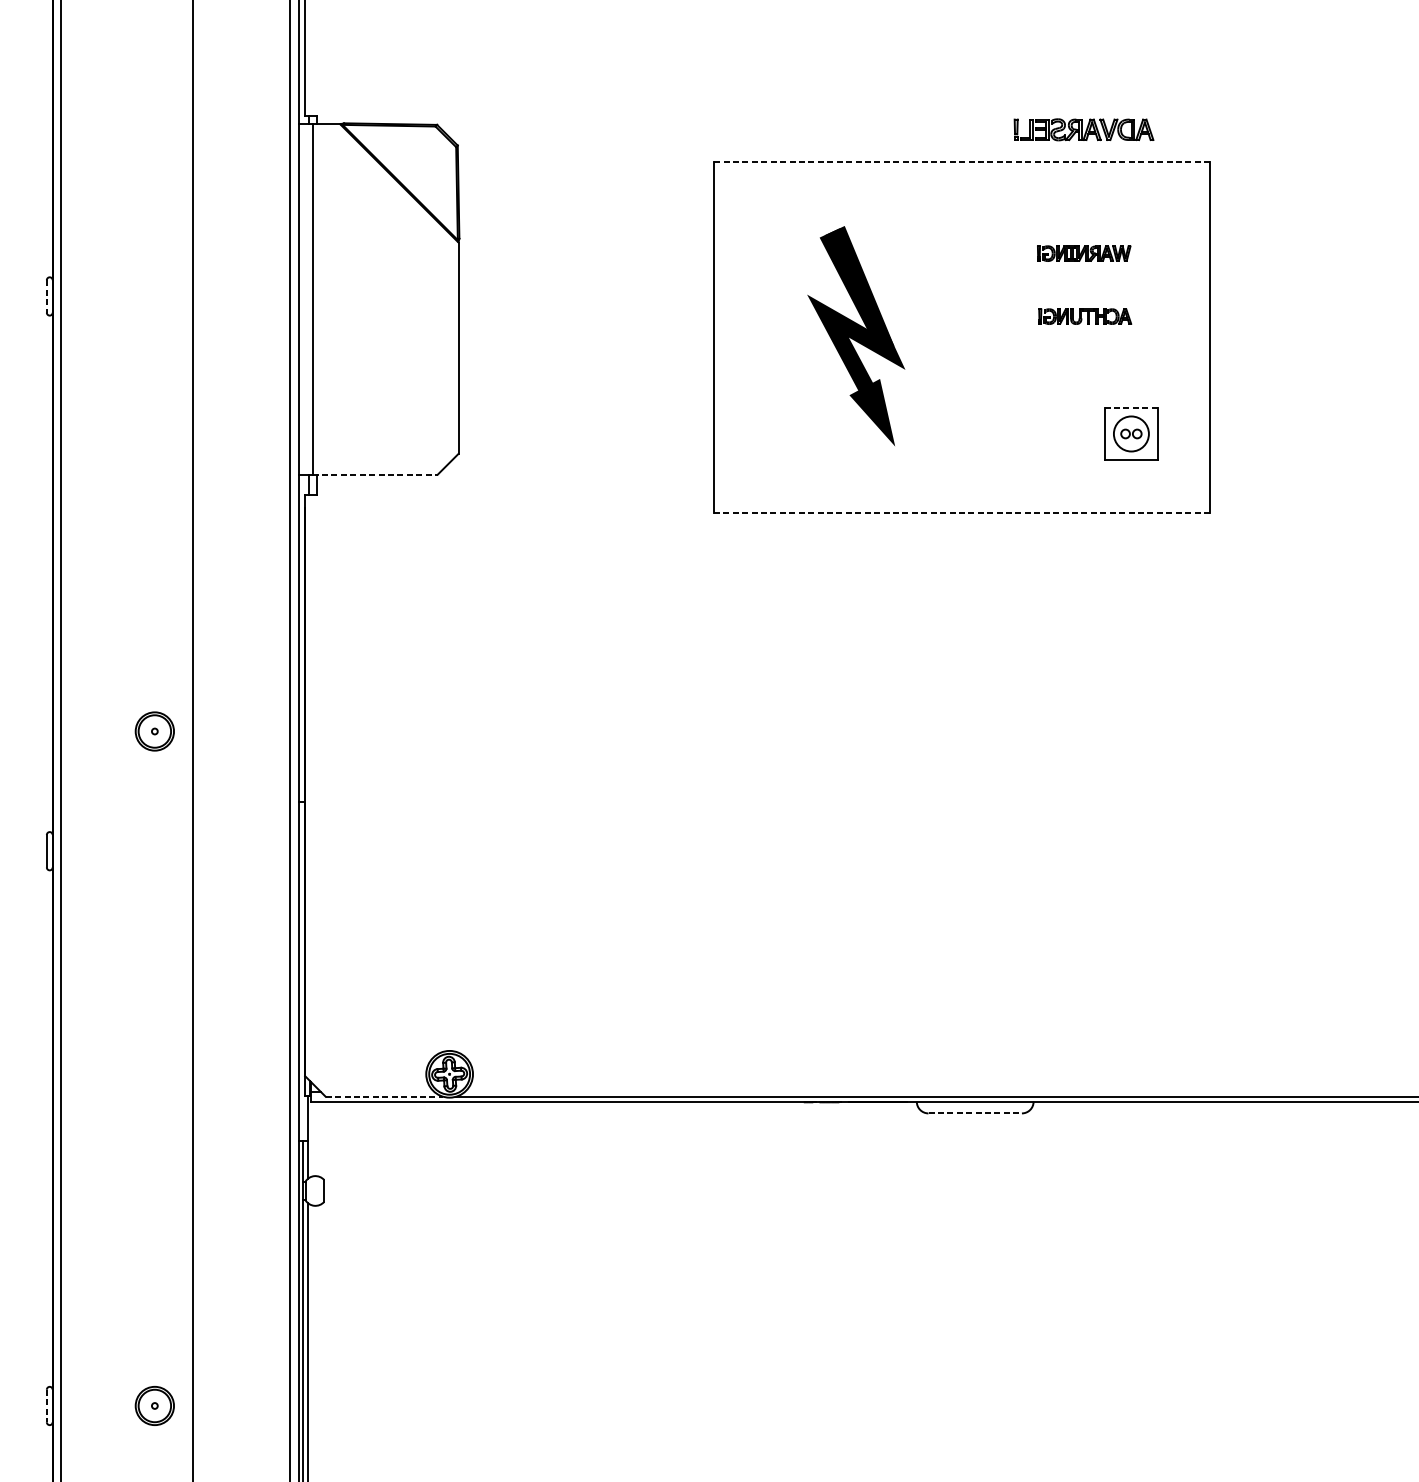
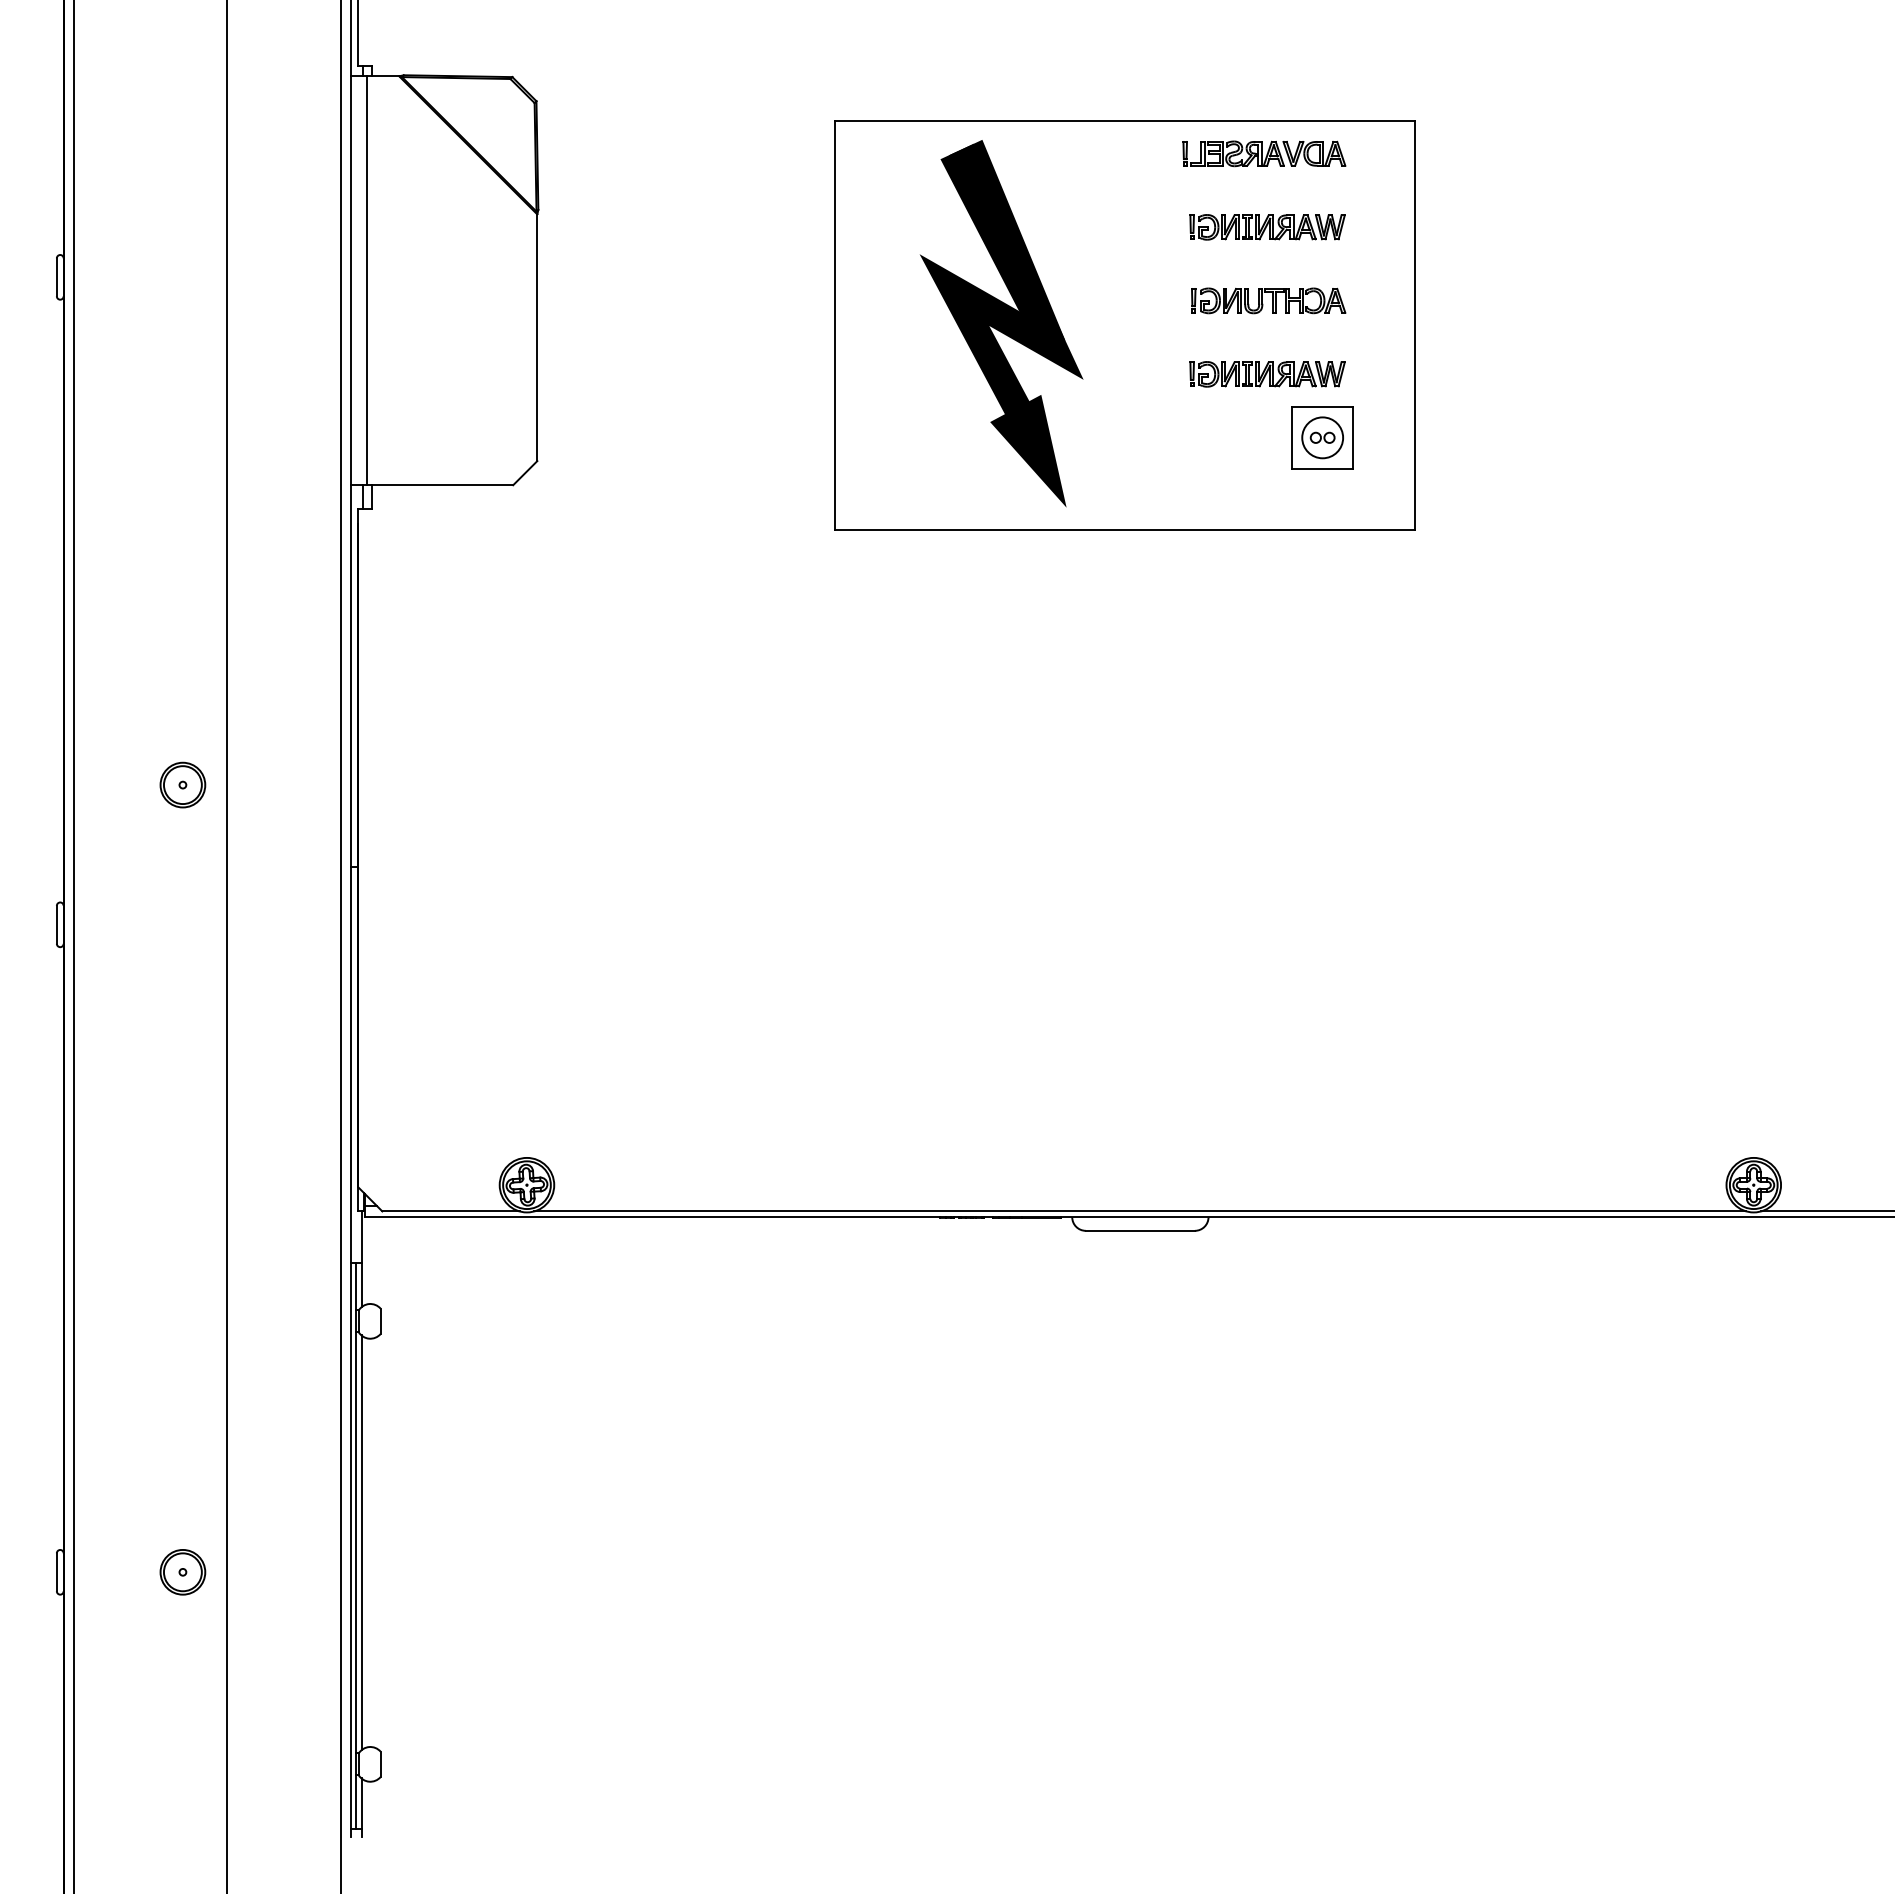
part: (1084, 129) -> (1264, 153), moved
line: (962, 162) -> (1125, 120), dashed -> solid
part: (1084, 253) -> (1267, 227), size x1.43
line: (46, 296) -> (56, 277), dashed -> solid
part: (1084, 316) -> (1268, 300), size x1.43
part: (856, 336) -> (1001, 323), size x1.43
part: (1084, 379) -> (1267, 374), added
line: (1131, 407) -> (1322, 407), dashed -> solid
line: (375, 474) -> (440, 485), dashed -> solid
line: (962, 512) -> (1125, 529), dashed -> solid
line: (384, 1096) -> (450, 1211), dashed -> solid
line: (975, 1113) -> (1140, 1230), dashed -> solid
line: (46, 1406) -> (56, 1572), dashed -> solid

